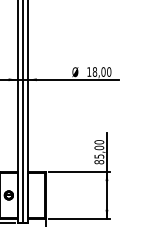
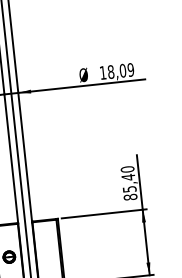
text: (109, 72) -> (131, 70), 18,00 -> 18,09
text: (99, 147) -> (128, 176), 85,00 -> 85,40

